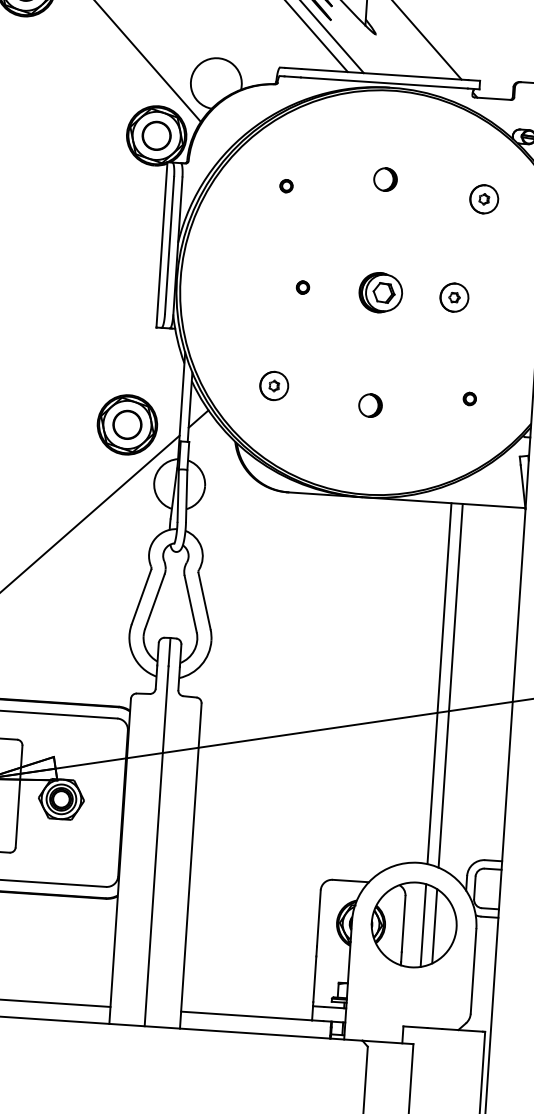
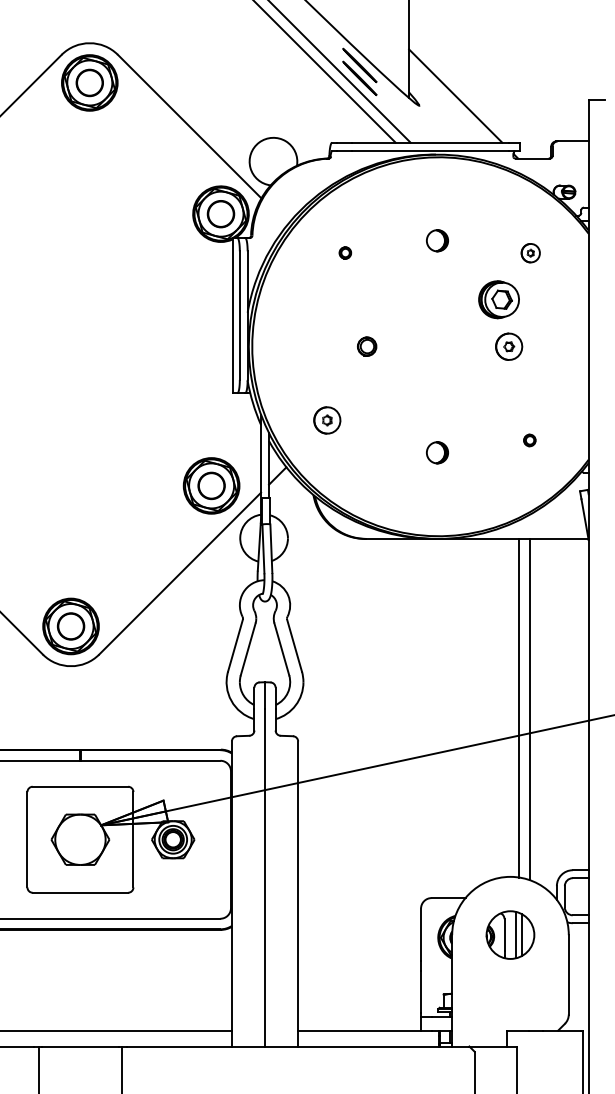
part: (483, 199) -> (530, 253), size x0.7
part: (302, 287) -> (366, 346), size x1.6
part: (380, 292) -> (498, 299), moved
part: (274, 386) -> (327, 420), moved
part: (414, 924) -> (510, 934), size x0.6

